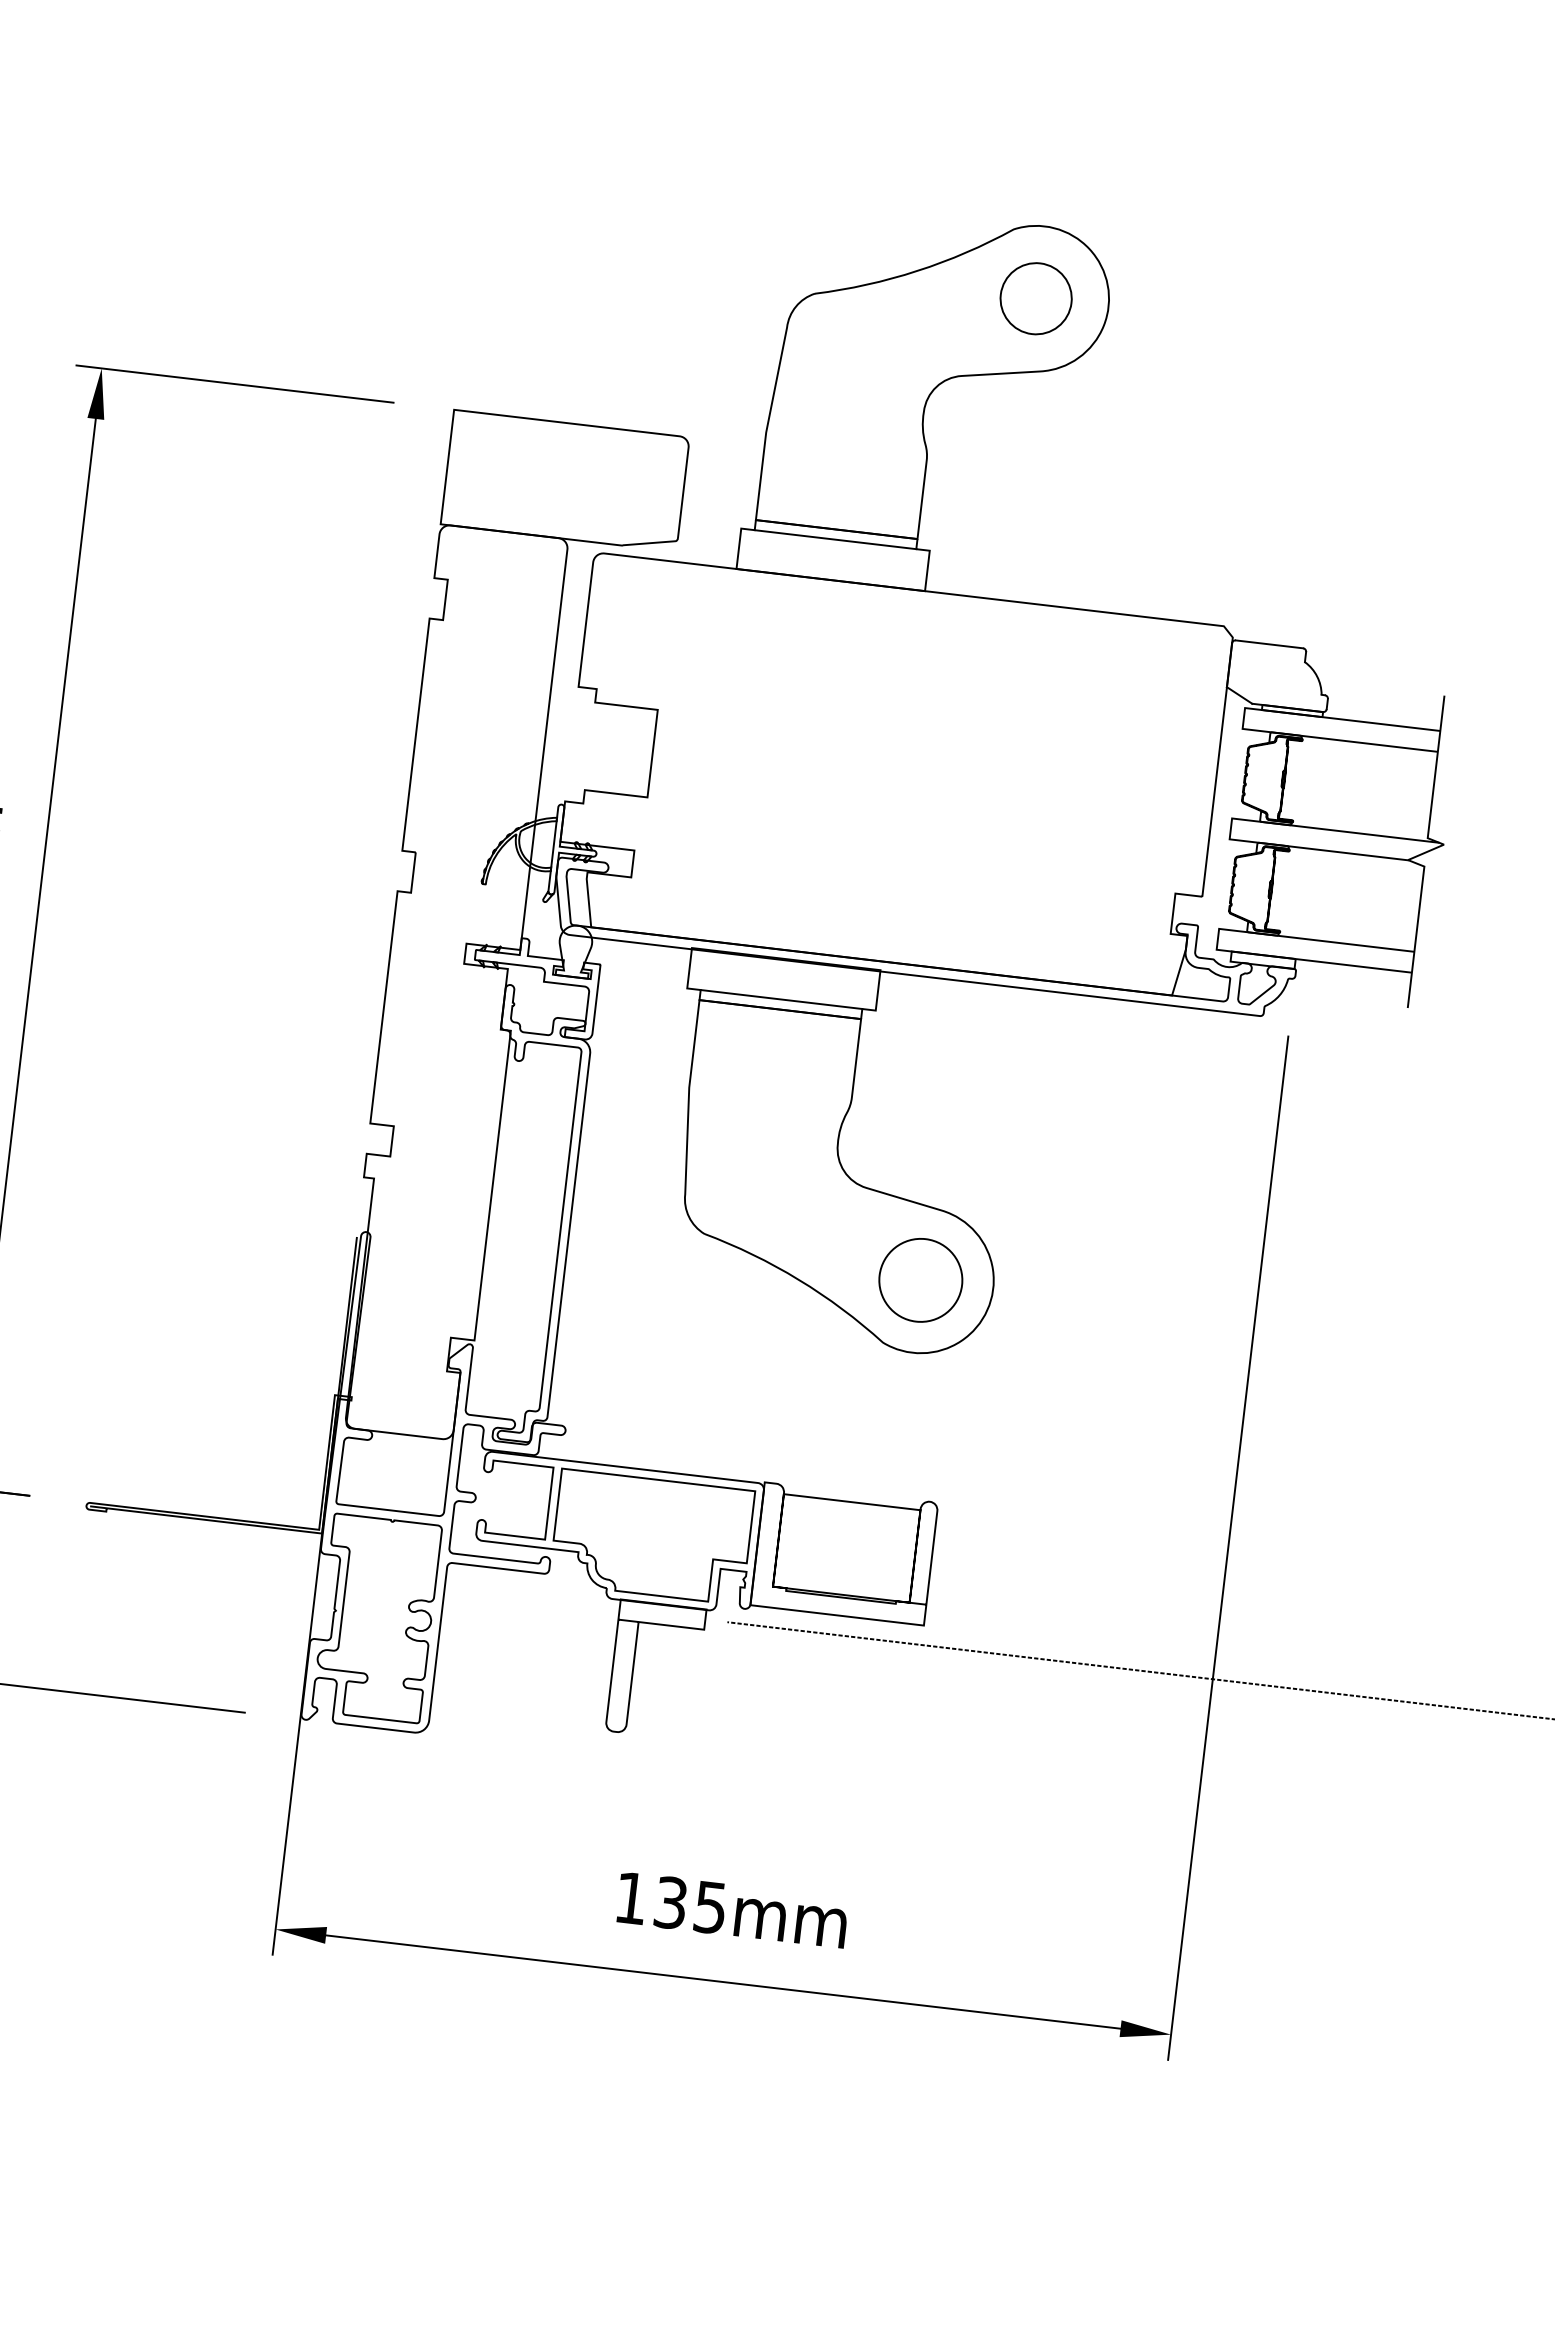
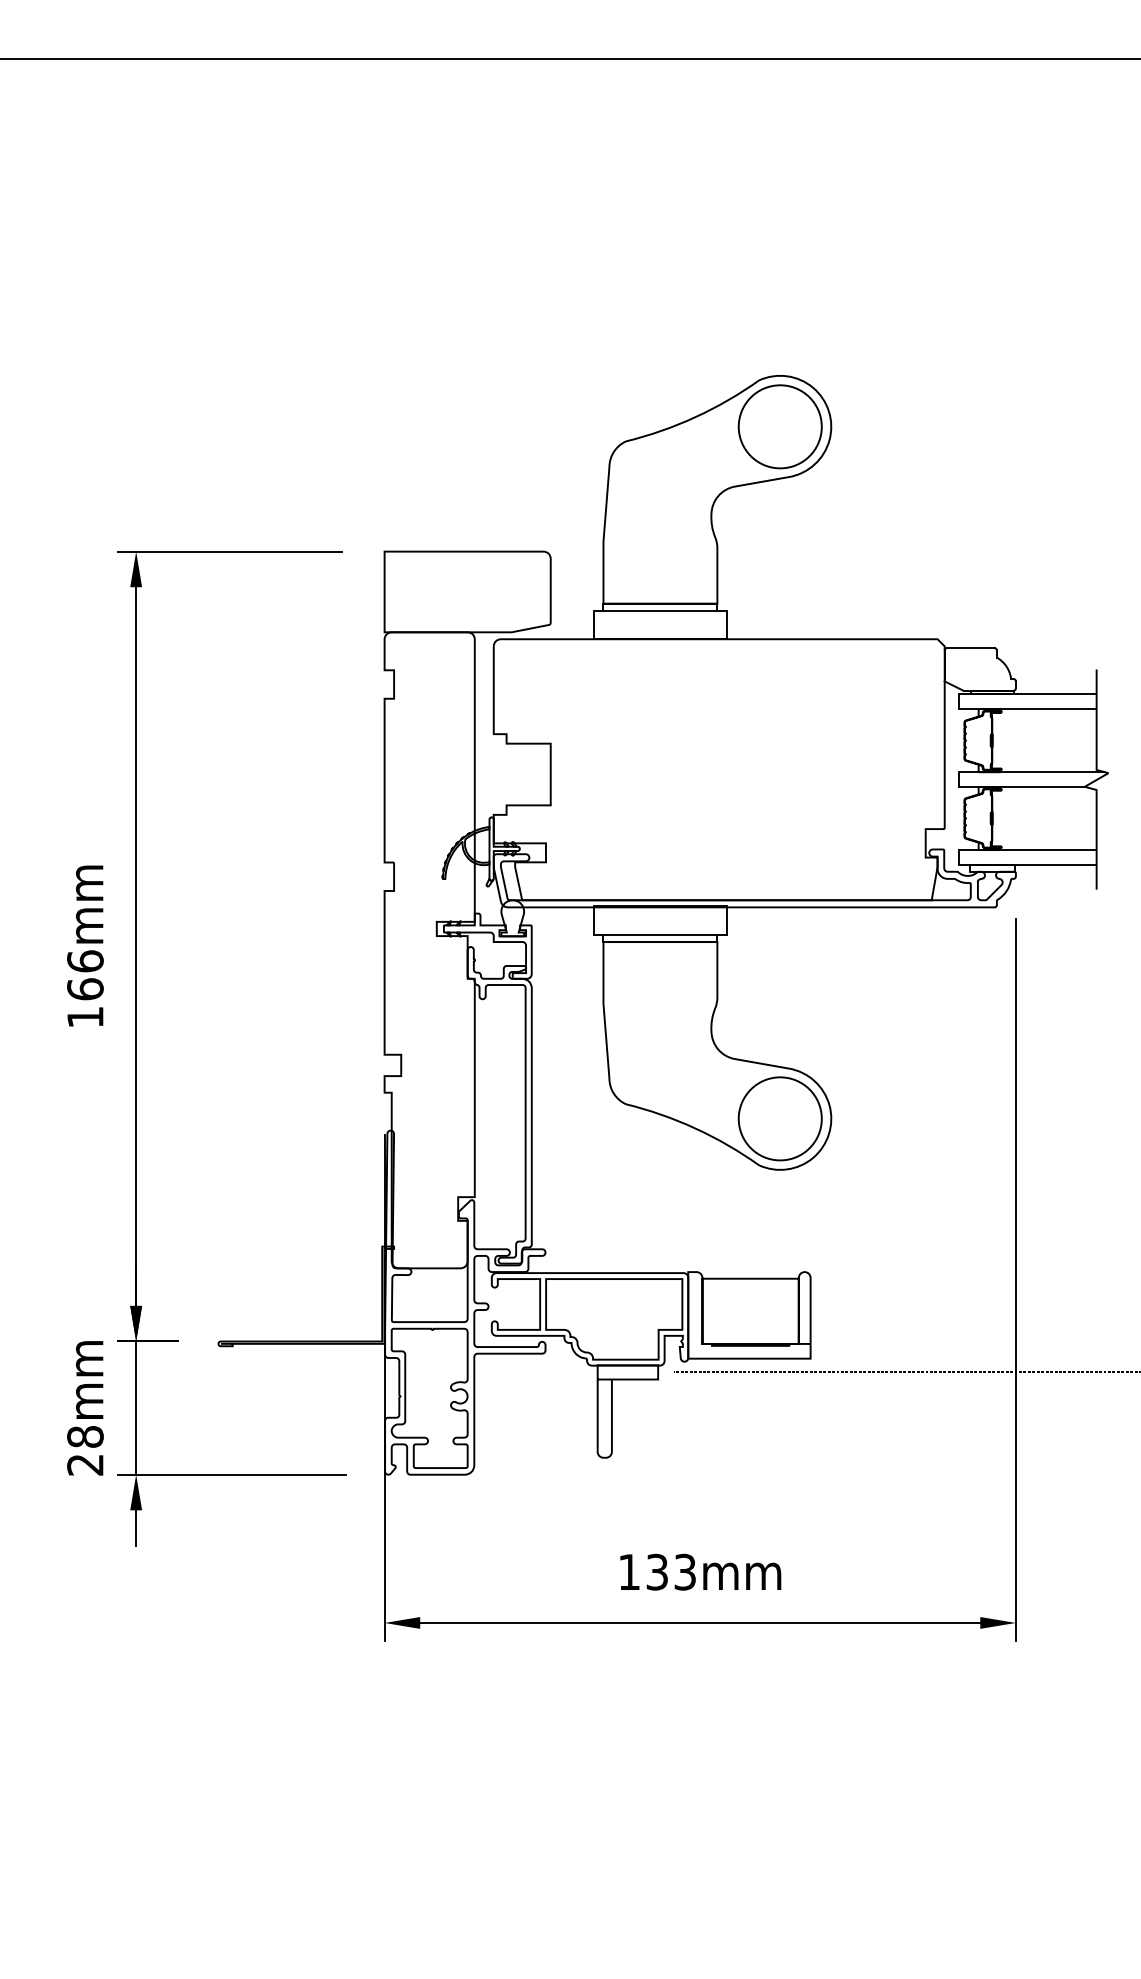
circle: (1035, 298) -> (779, 426), size x1.67
circle: (919, 1279) -> (779, 1118), size x1.43
text: (711, 1906) -> (685, 1571), 135mm -> 133mm

